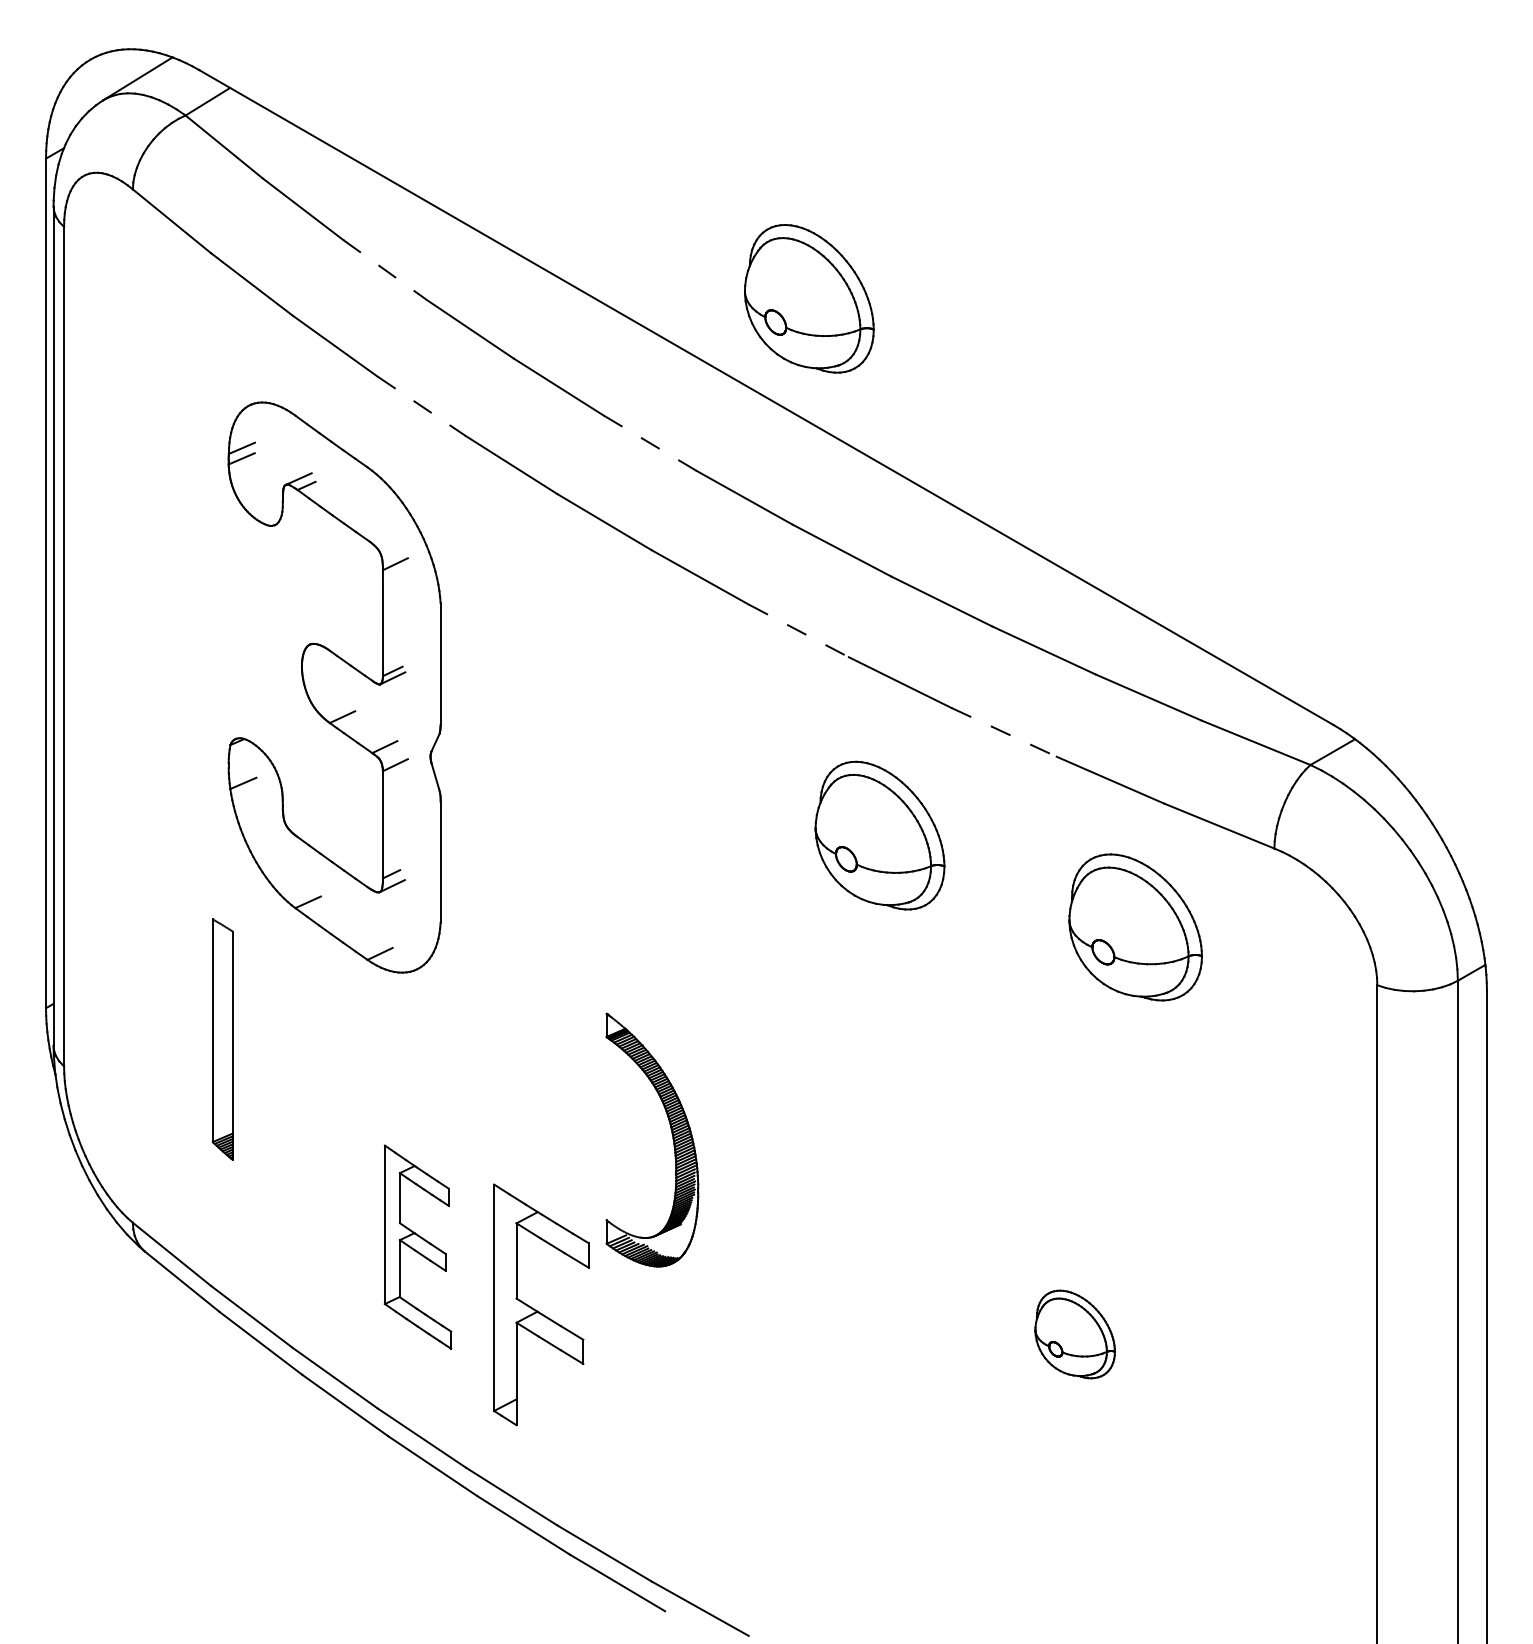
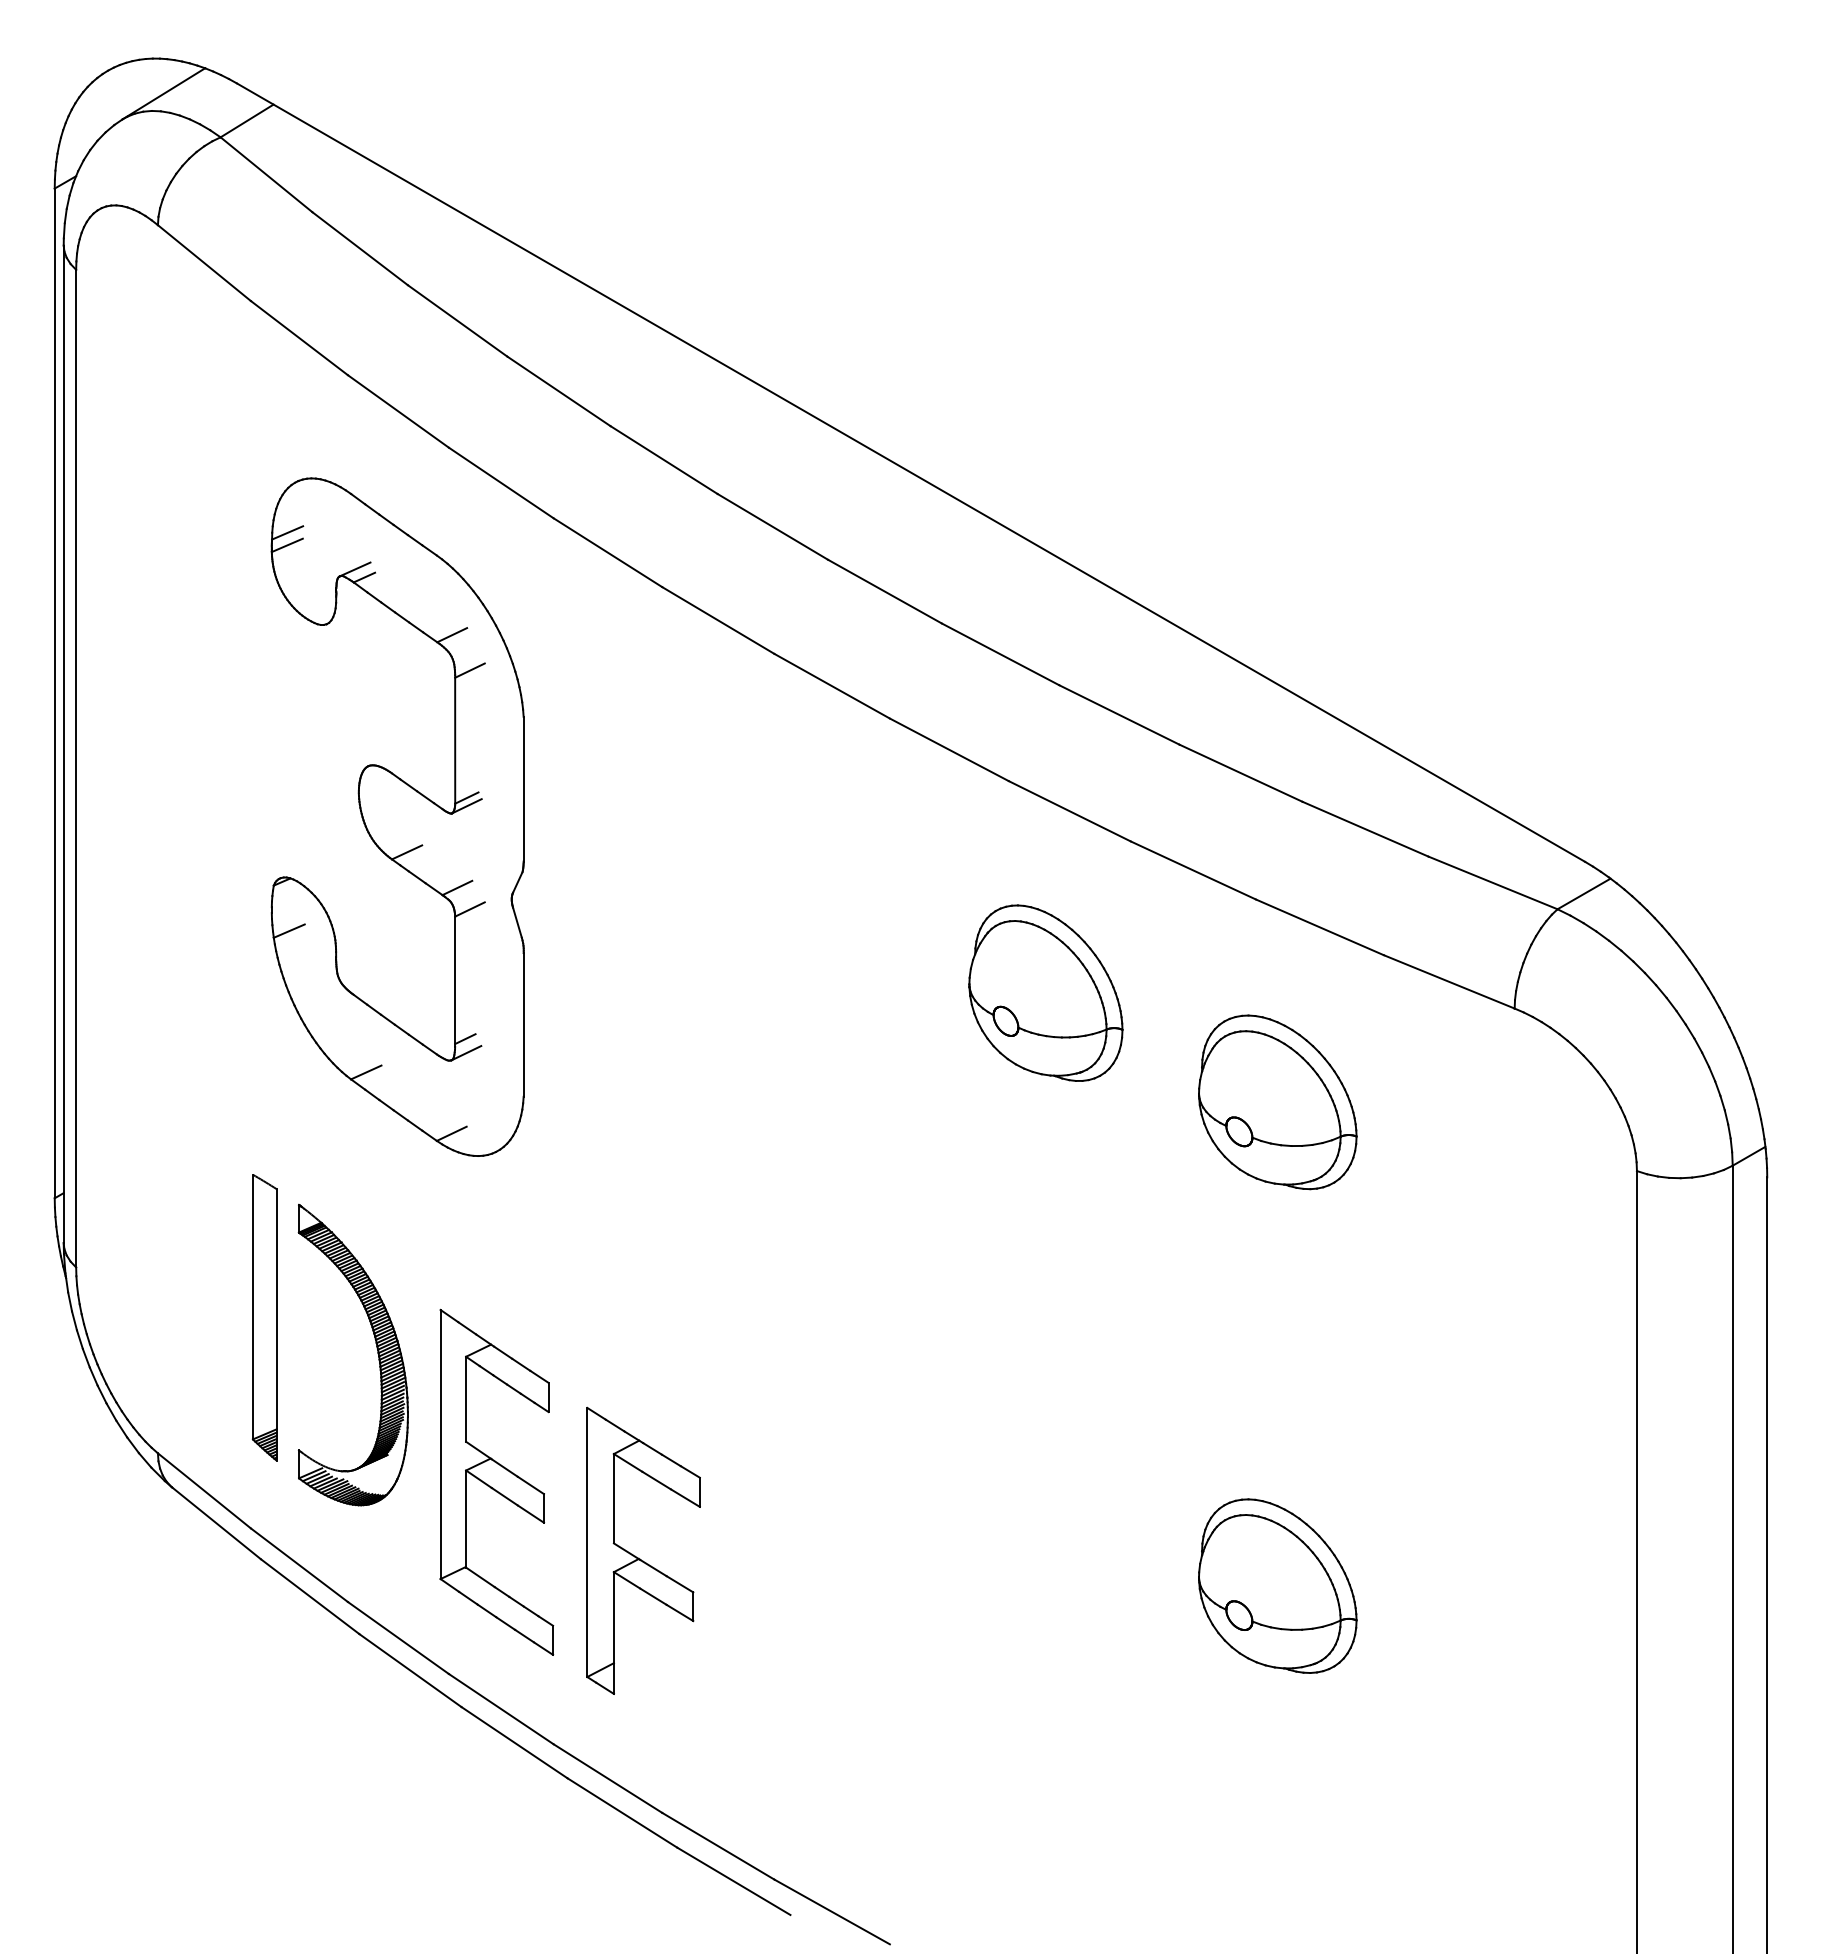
line: (385, 270) -> (458, 321), dashed -> solid
part: (808, 298) -> (961, 354), removed
line: (421, 406) -> (501, 483), dashed -> solid
line: (650, 443) -> (773, 527), dashed -> solid
line: (380, 534) -> (452, 635), added
line: (798, 631) -> (949, 750), dashed -> solid
line: (1004, 732) -> (1193, 870), dashed -> solid
part: (1135, 927) -> (1277, 1102), moved
part: (222, 1039) -> (264, 1317), moved
part: (671, 1134) -> (376, 1348), moved
part: (417, 1246) -> (496, 1481), size x1.43
part: (1074, 1333) -> (1277, 1585), size x1.67

